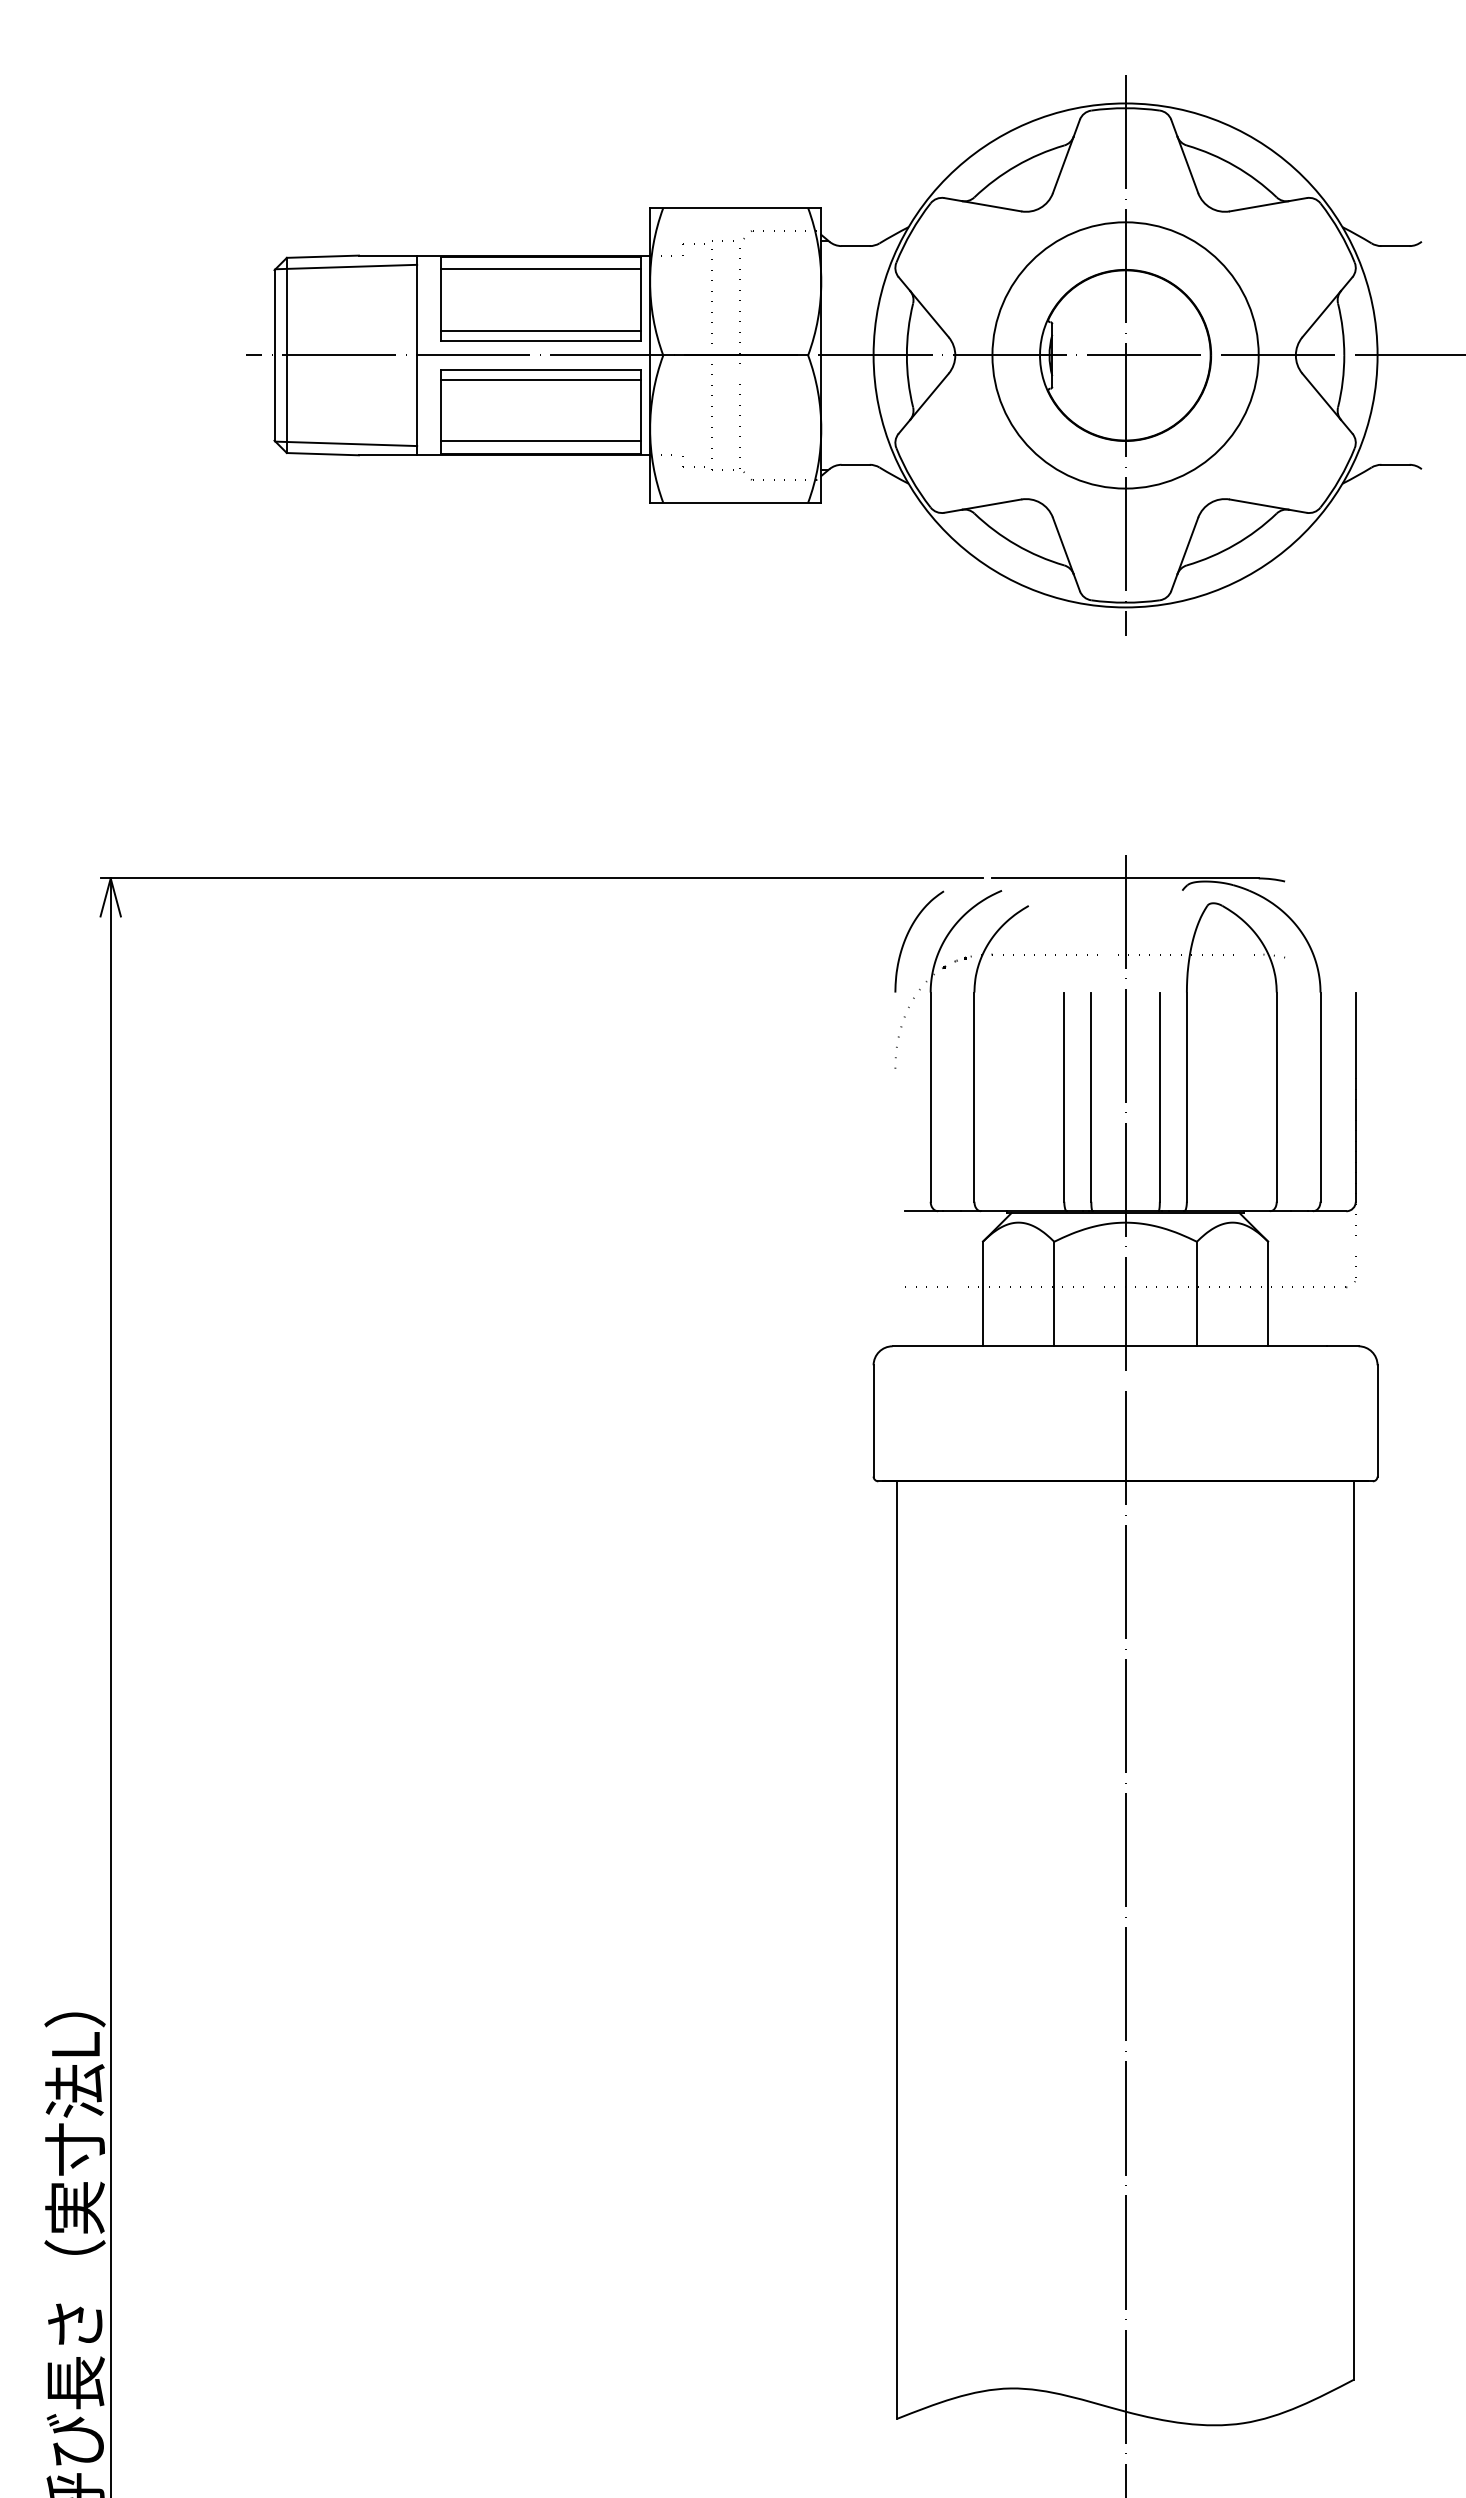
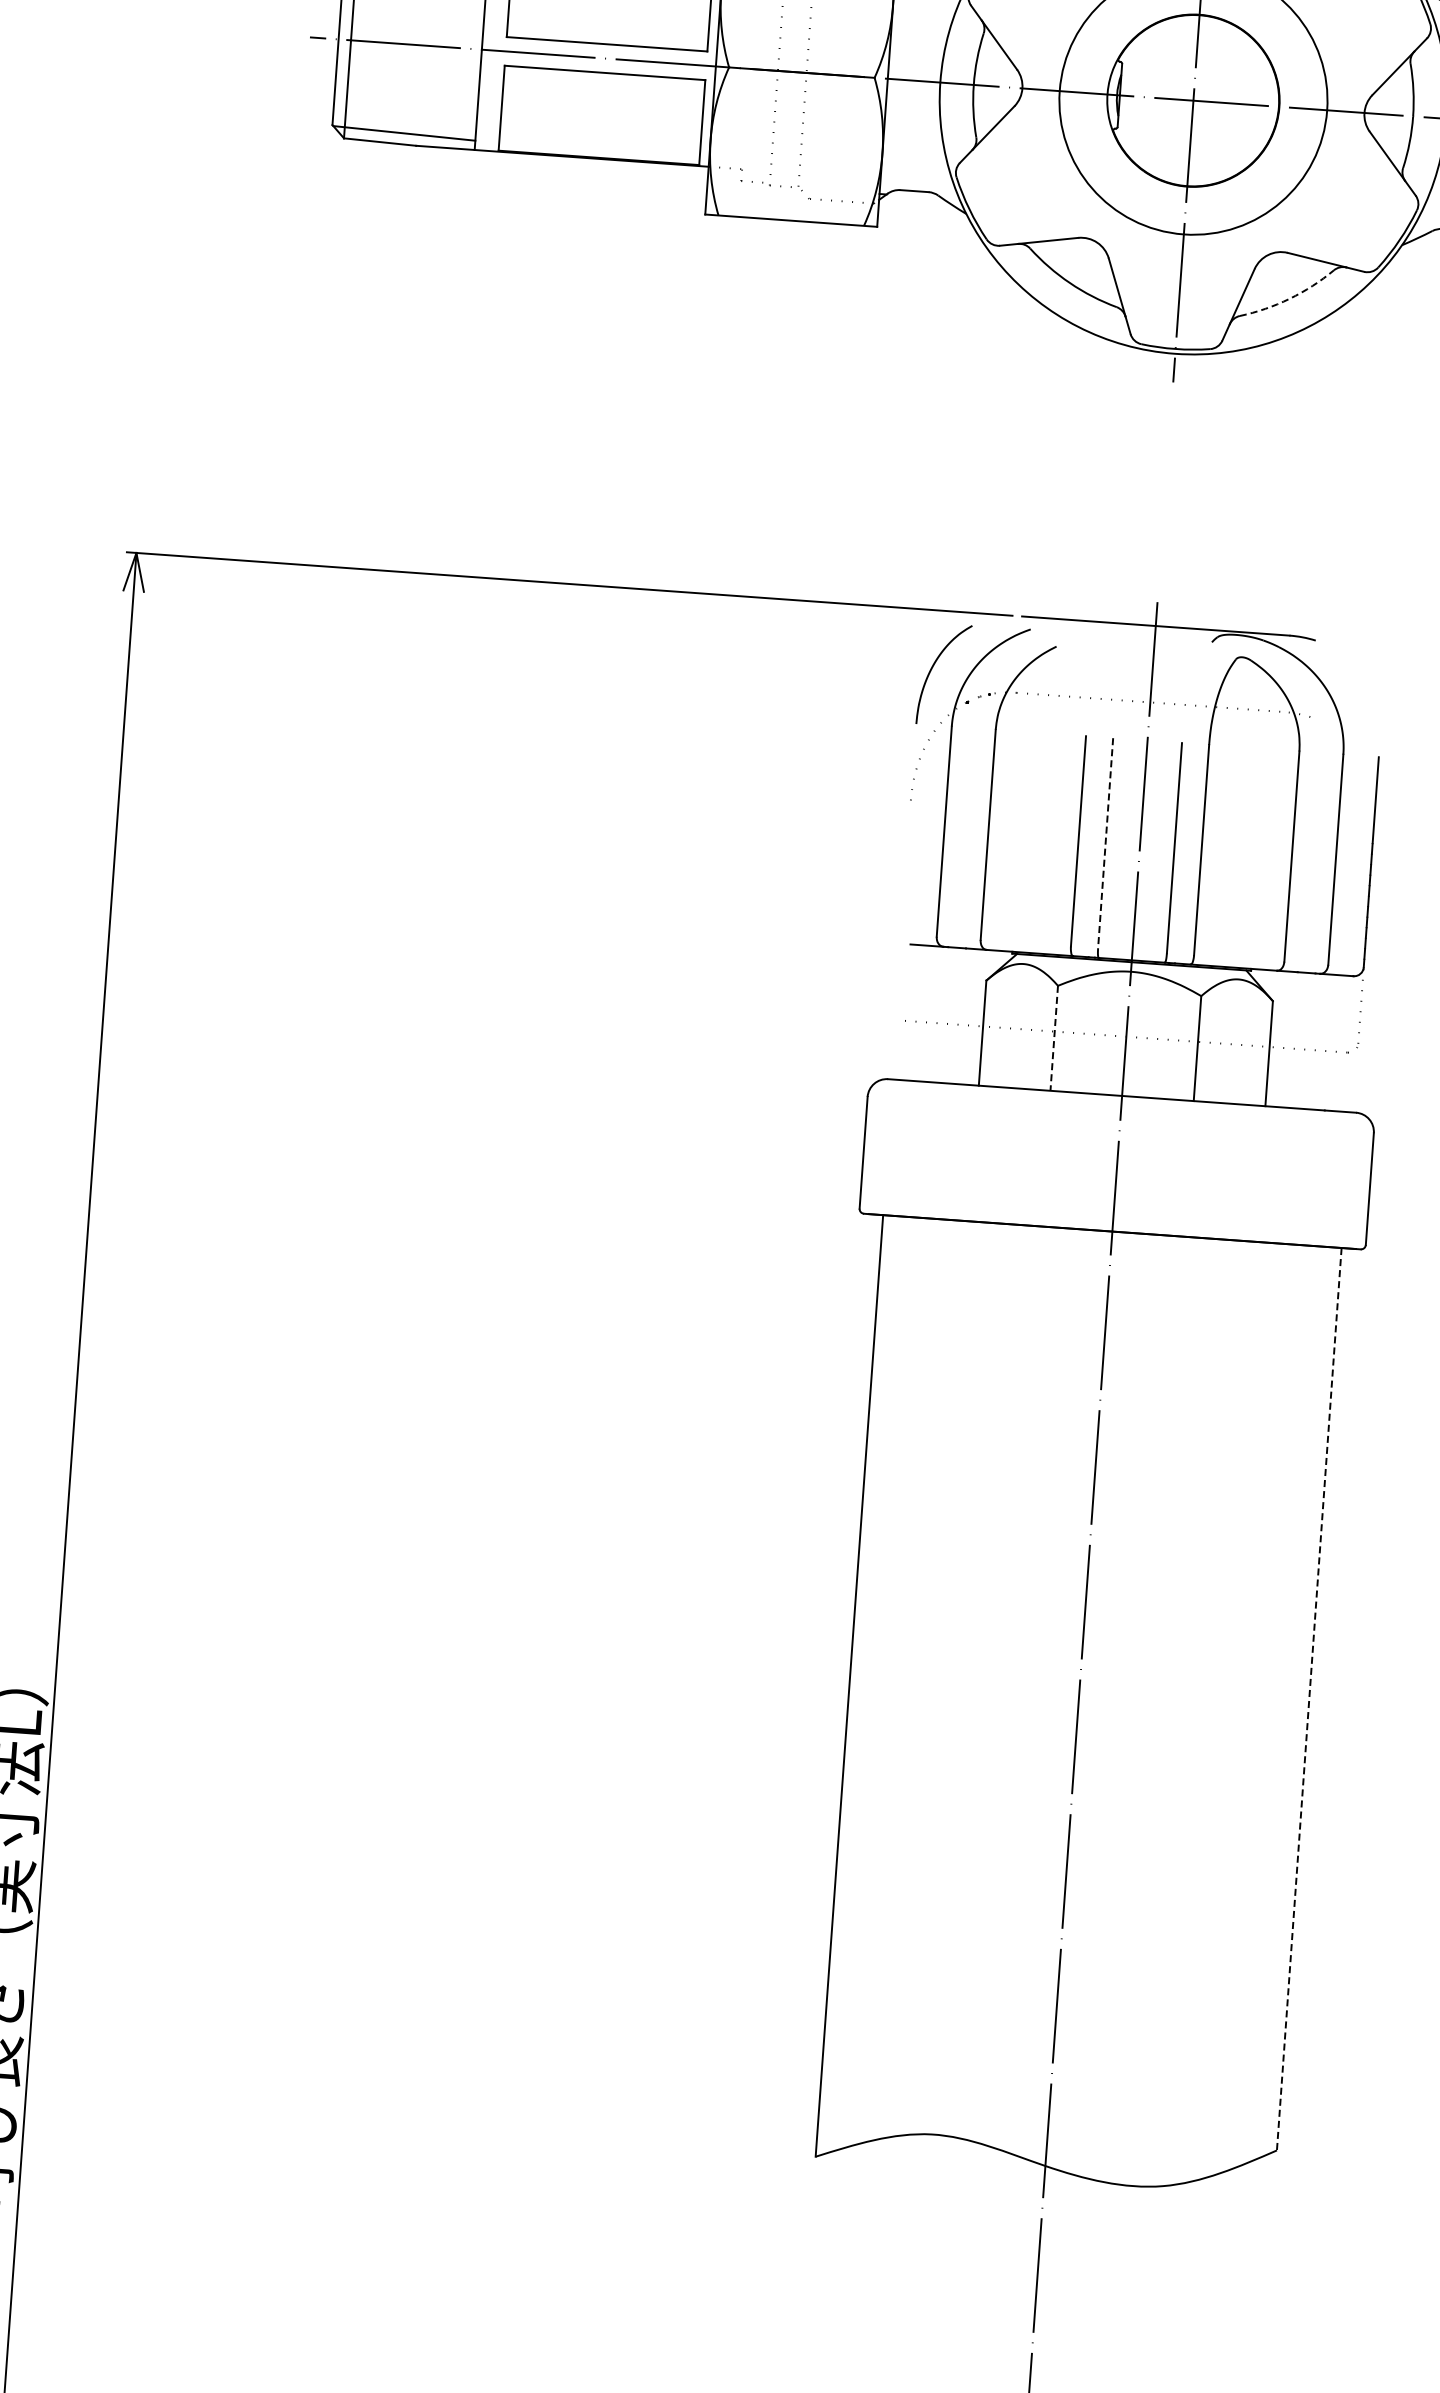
line: (540, 330) -> (607, 33), removed
line: (540, 380) -> (603, 83), removed
line: (540, 441) -> (599, 145), removed
arc: (1234, 544) -> (1289, 298), solid -> dashed
line: (1091, 1097) -> (1105, 843), solid -> dashed
line: (1054, 1294) -> (1054, 1038), solid -> dashed
line: (1353, 1931) -> (1308, 1700), solid -> dashed

